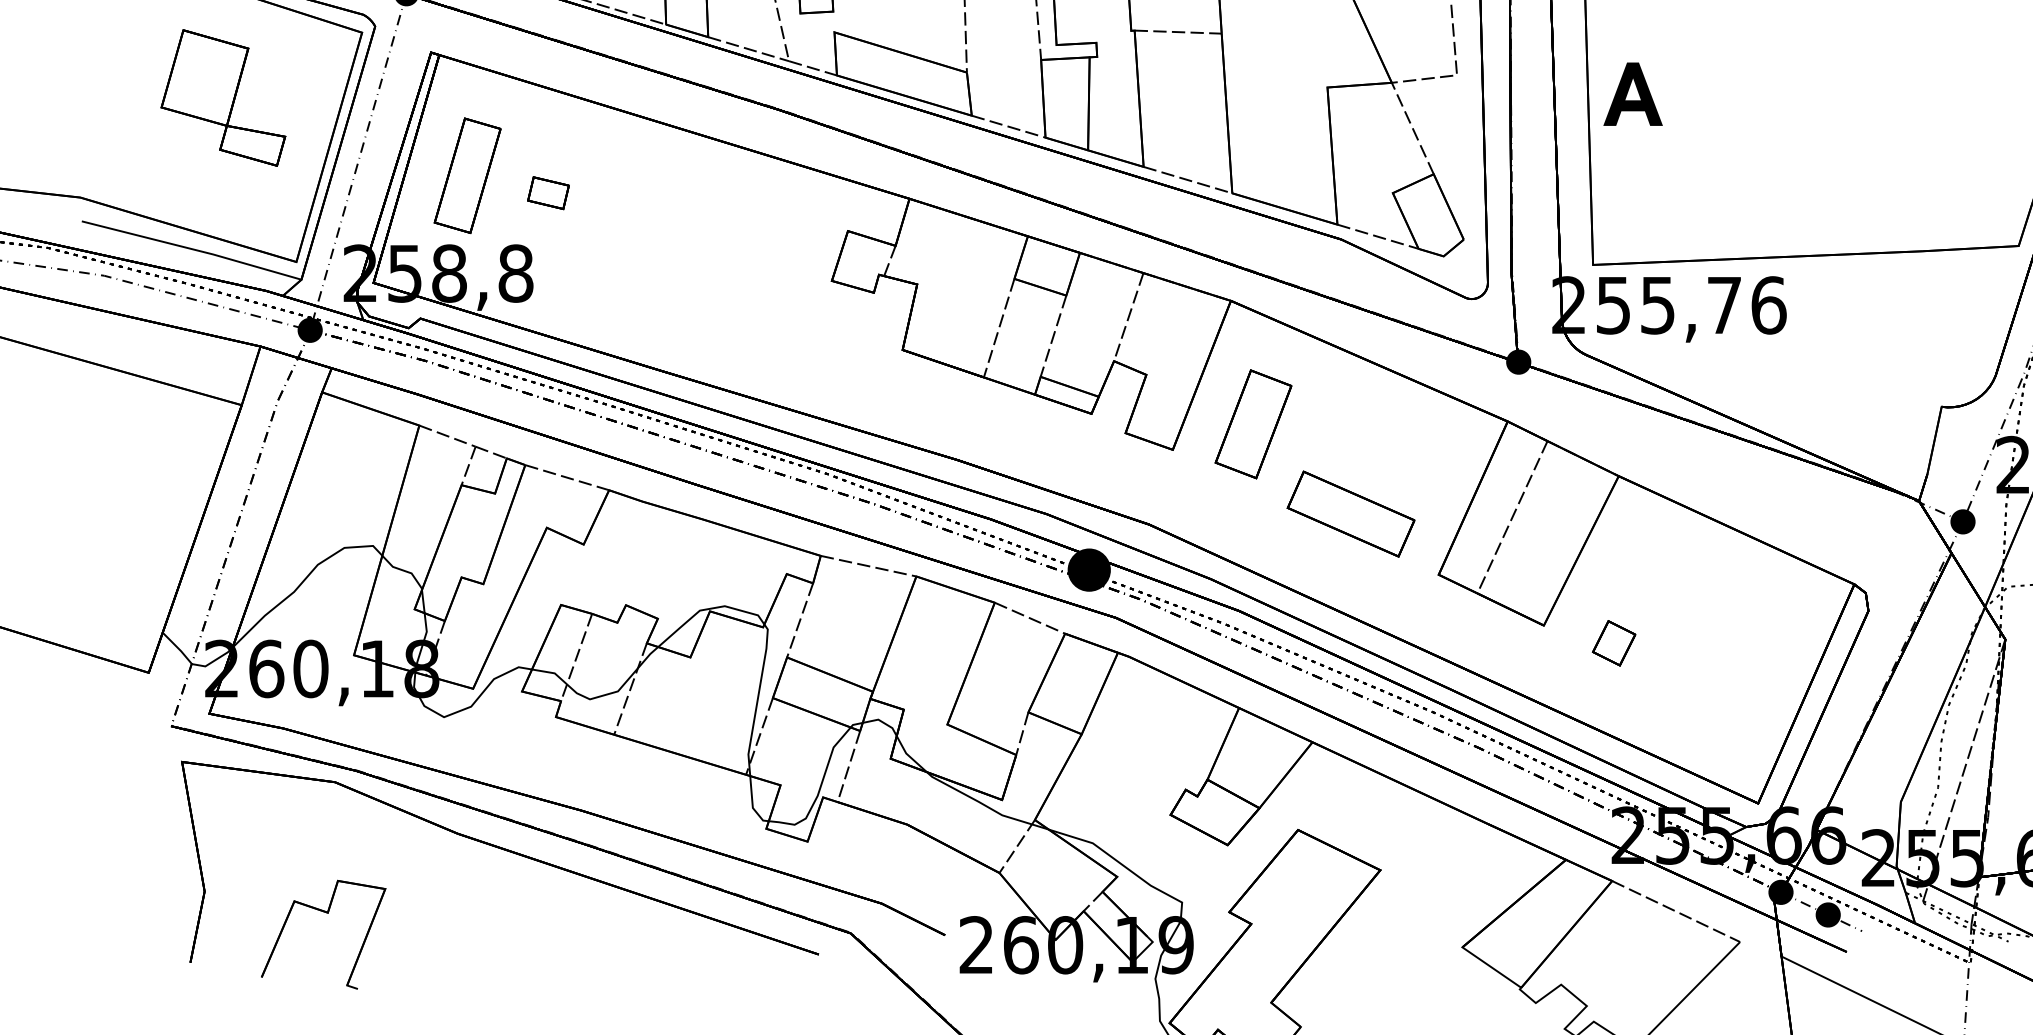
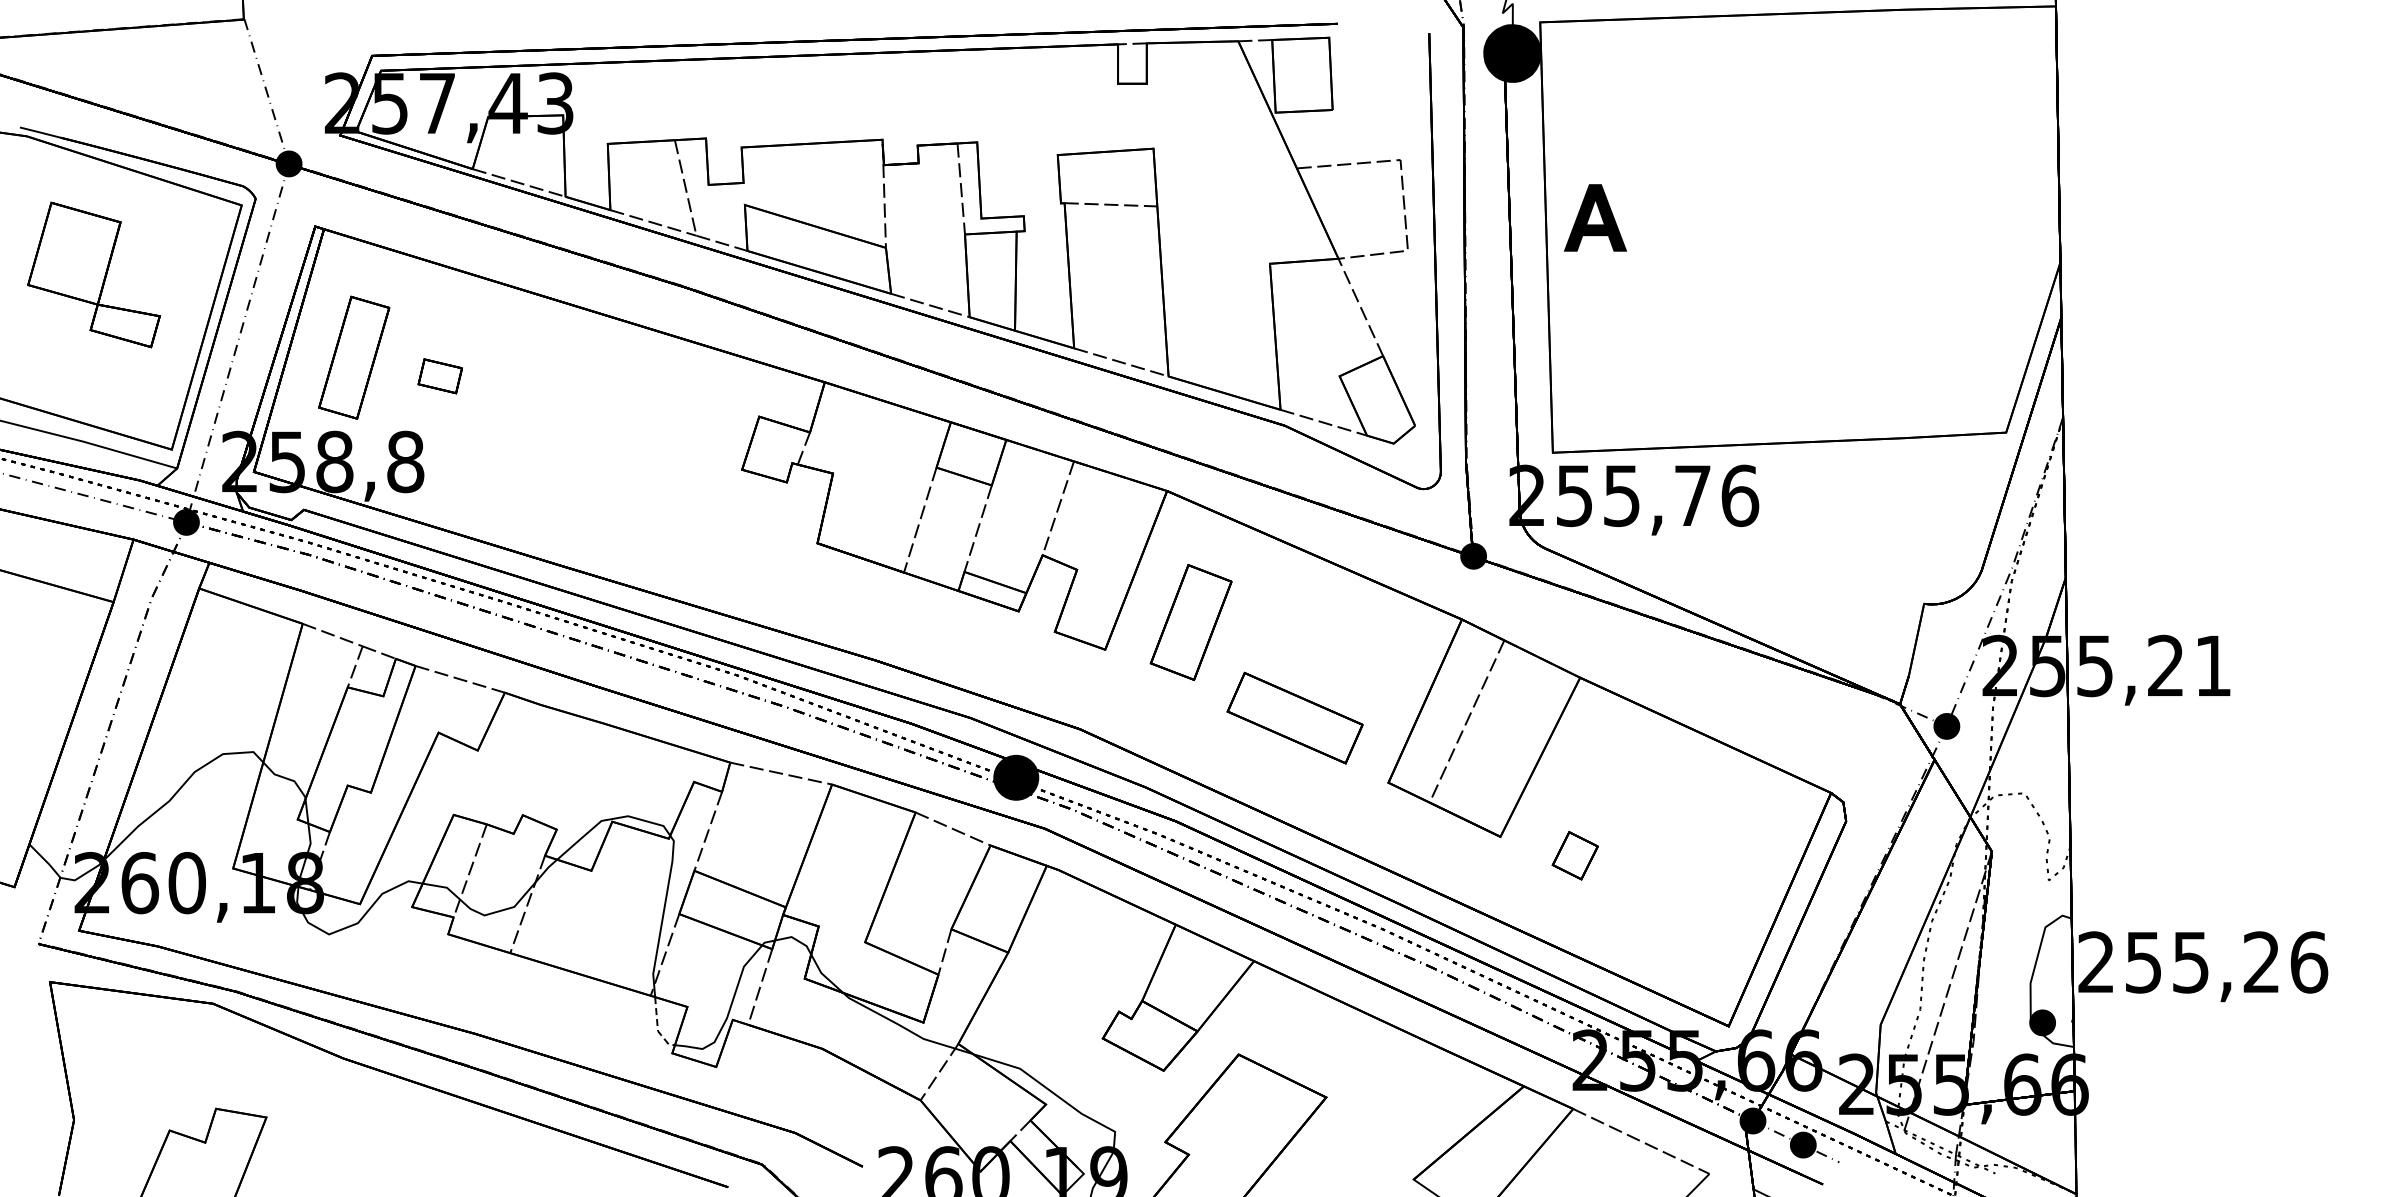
part: (1633, 93) -> (1595, 217), moved
line: (752, 804) -> (657, 1027), solid -> dashed

